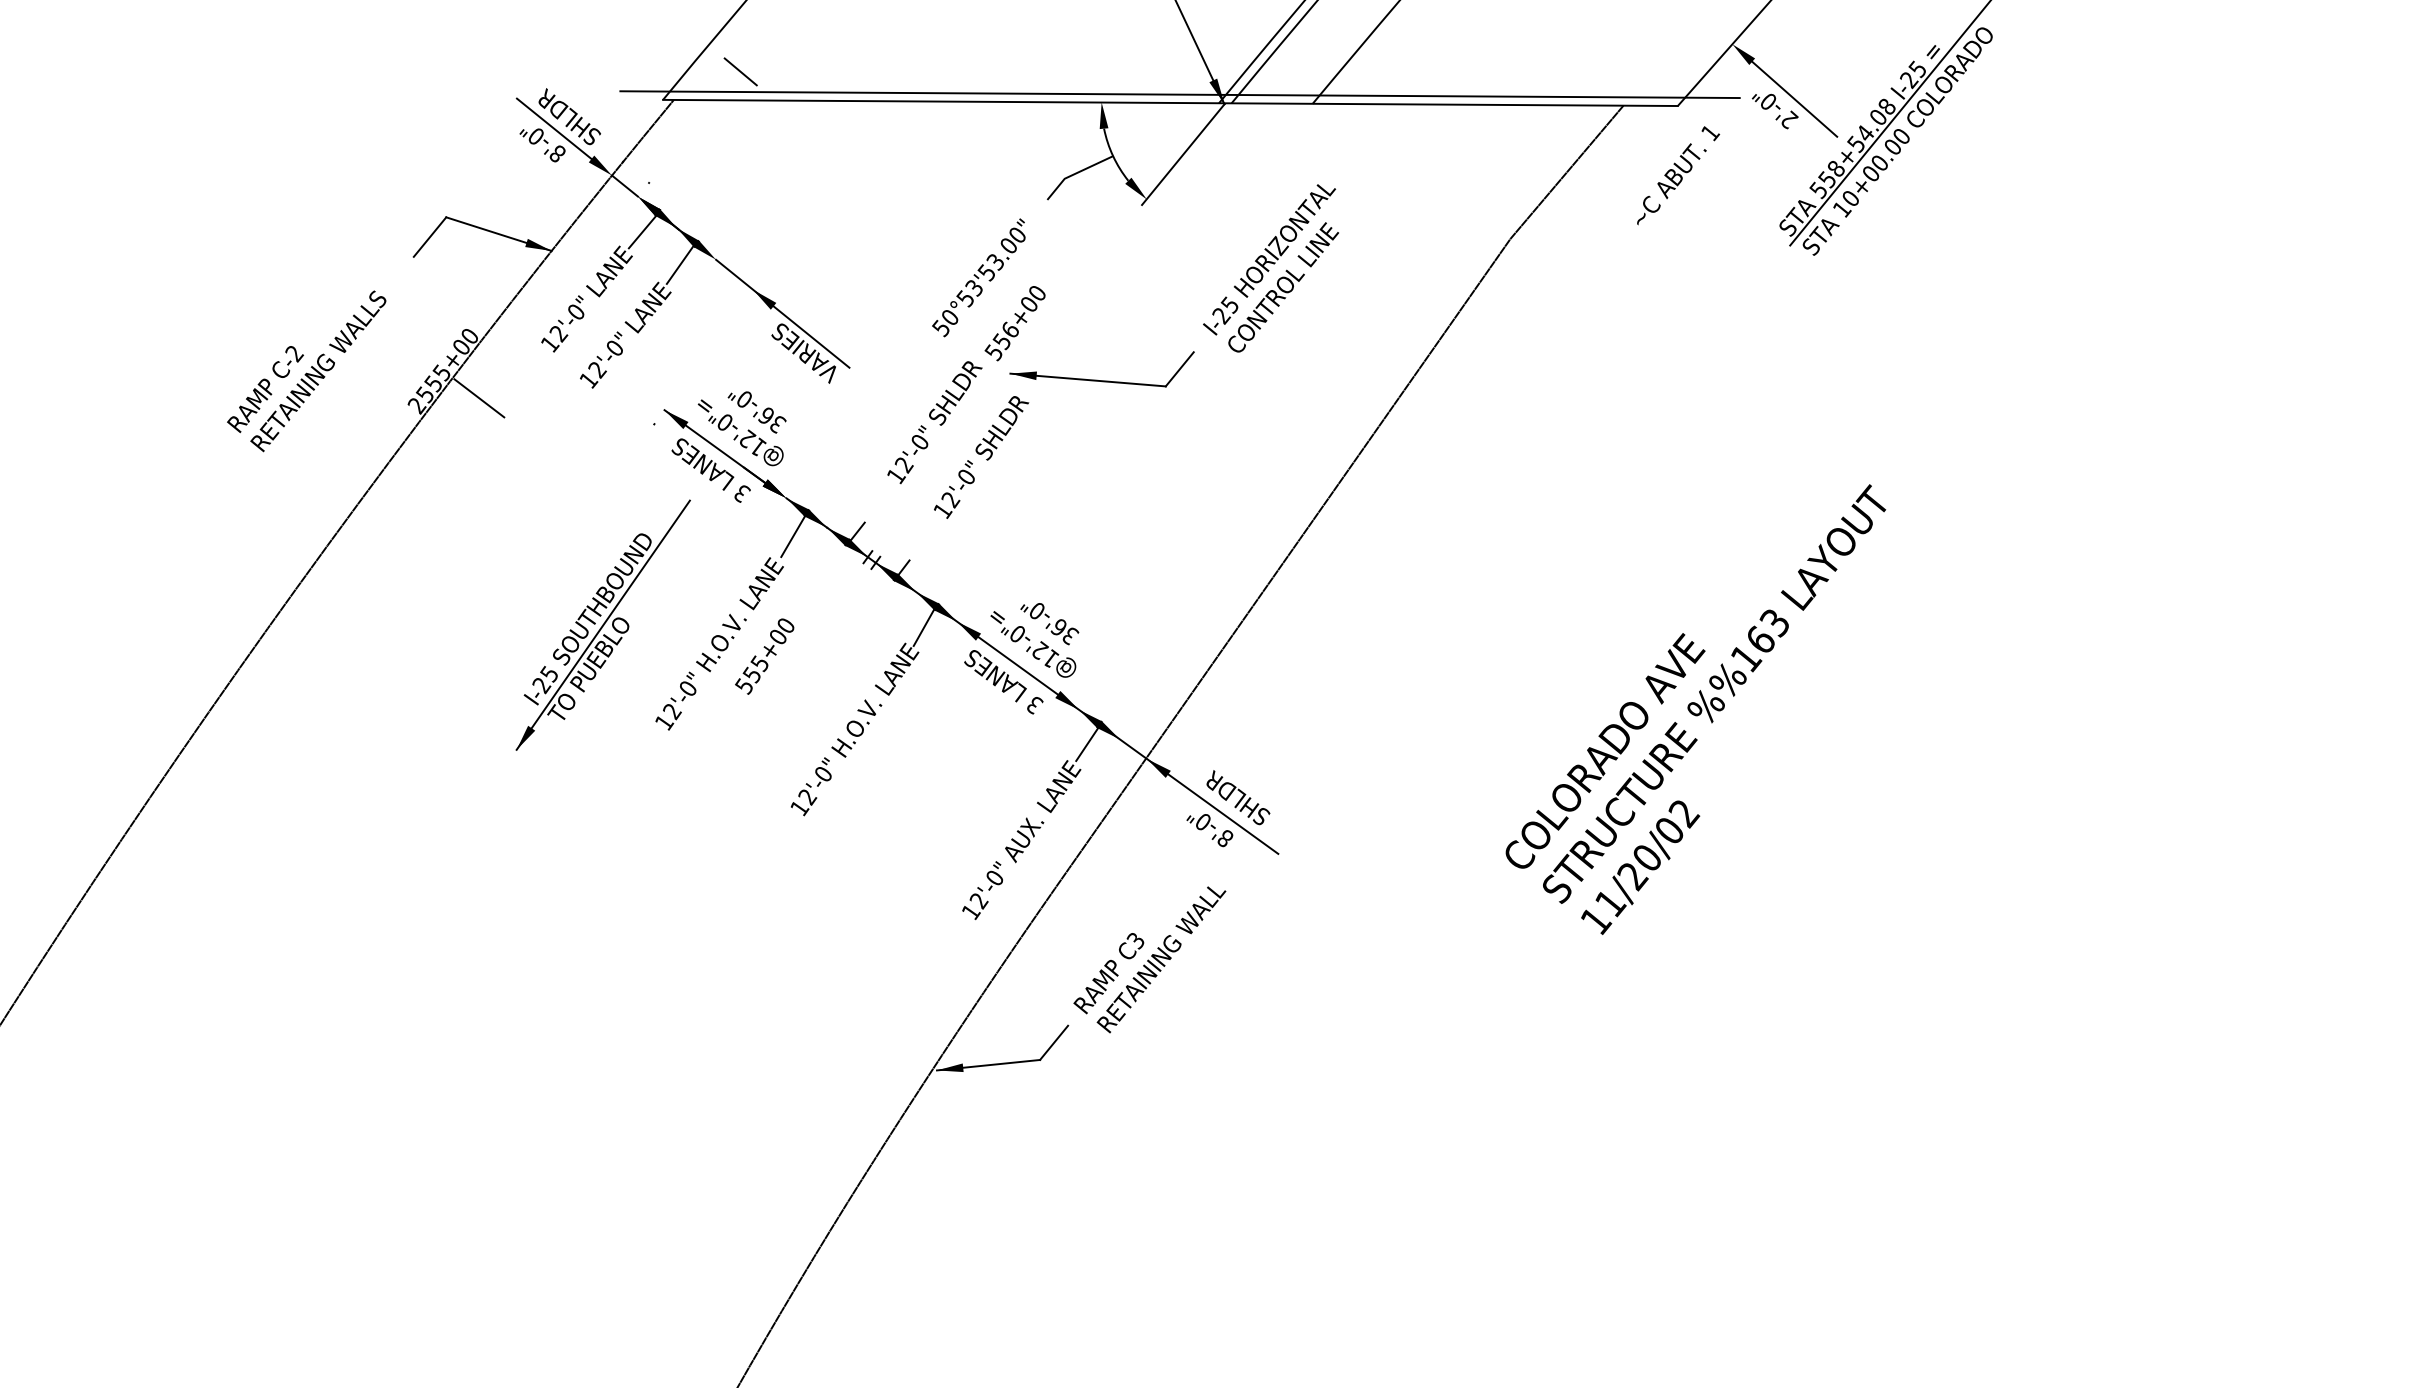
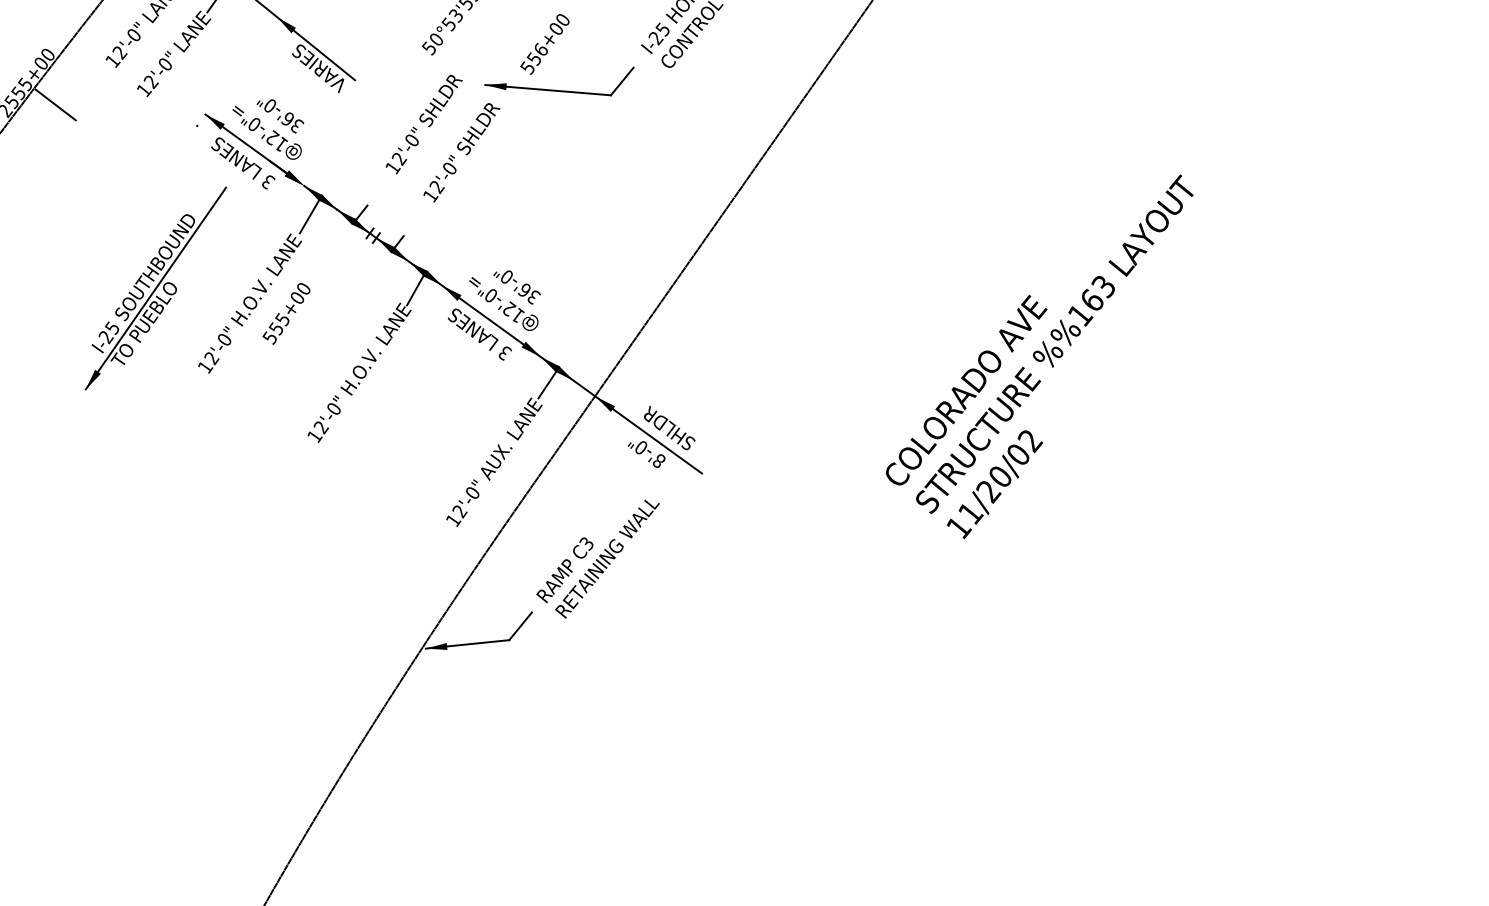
text: (1014, 323) -> (544, 44), moved

